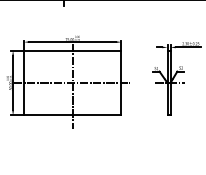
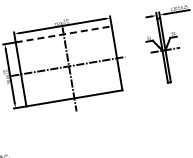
line: (72, 50) -> (63, 34), solid -> dashed

